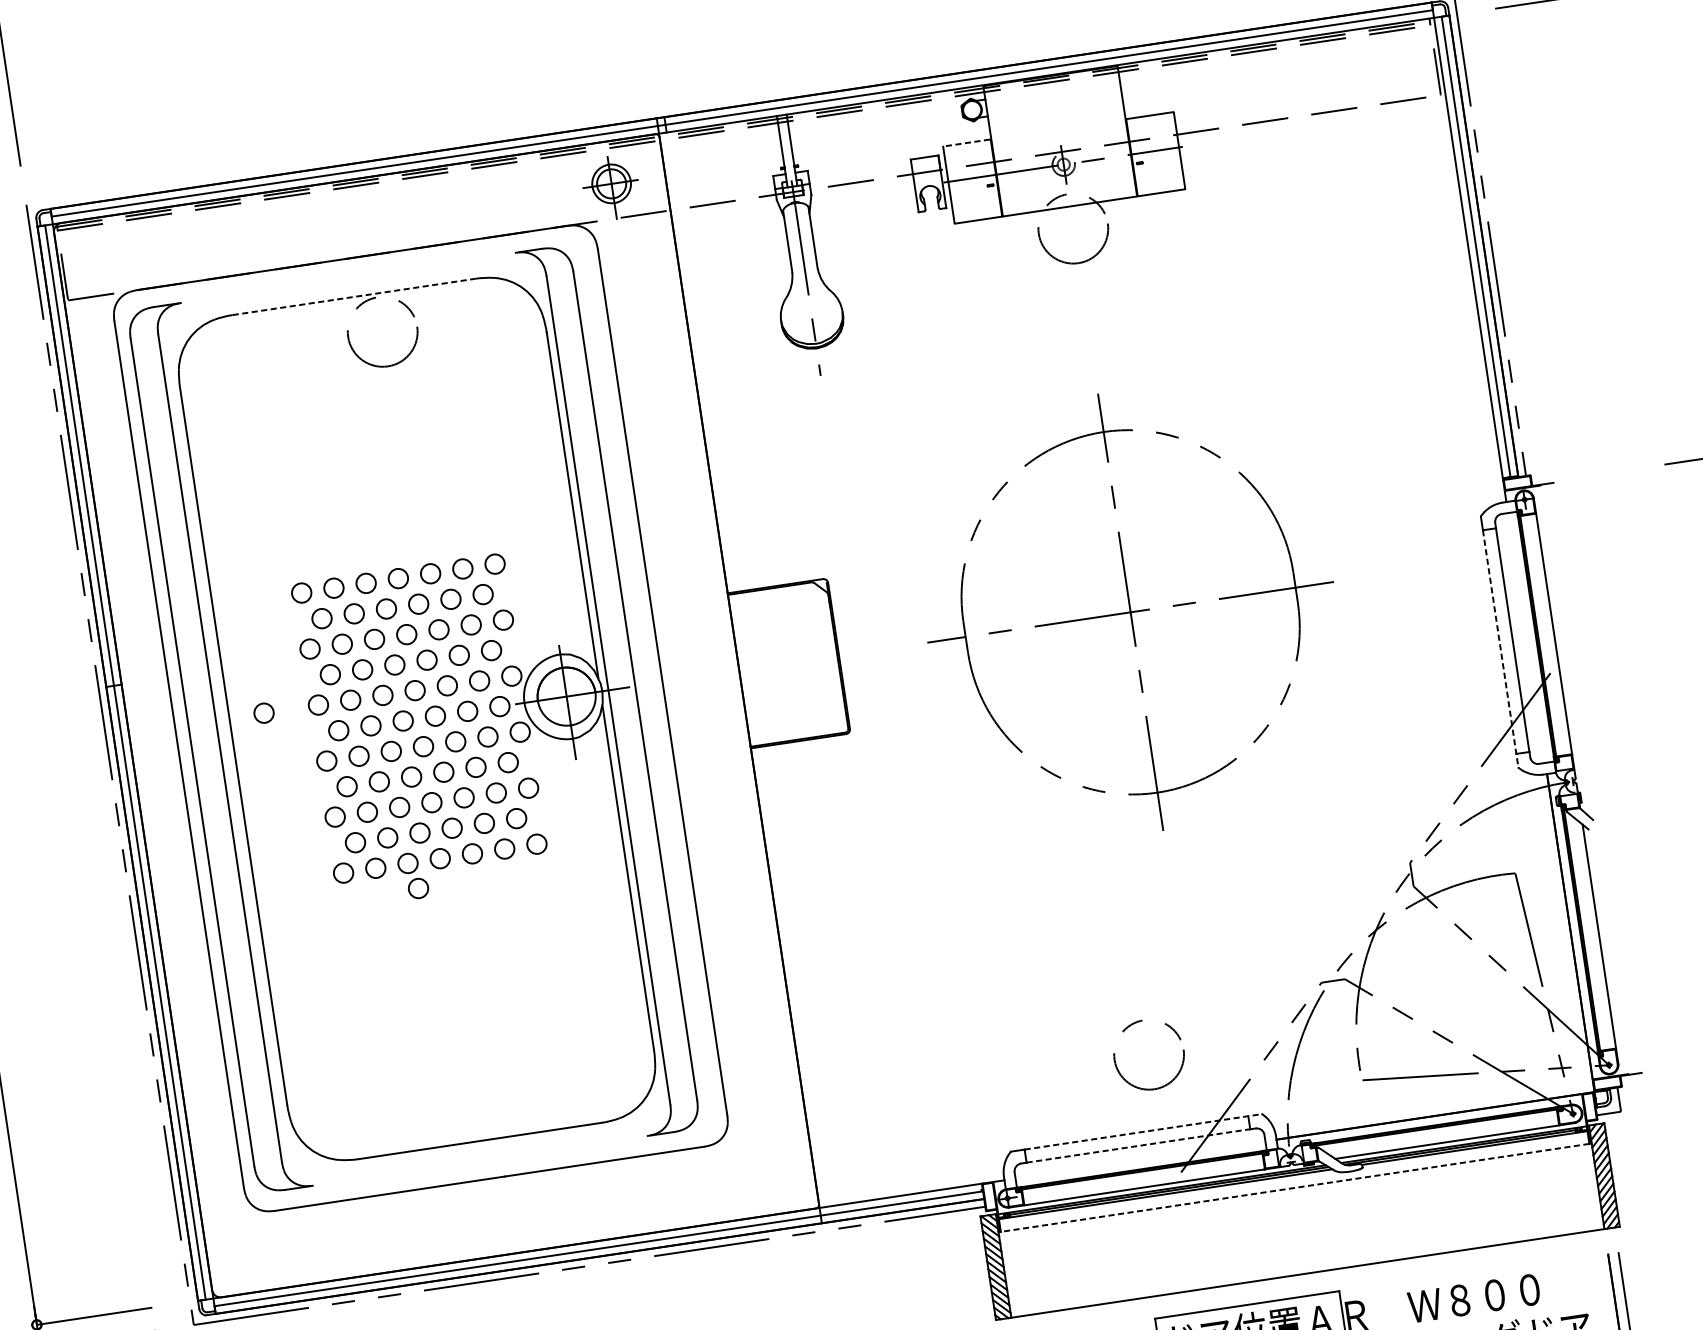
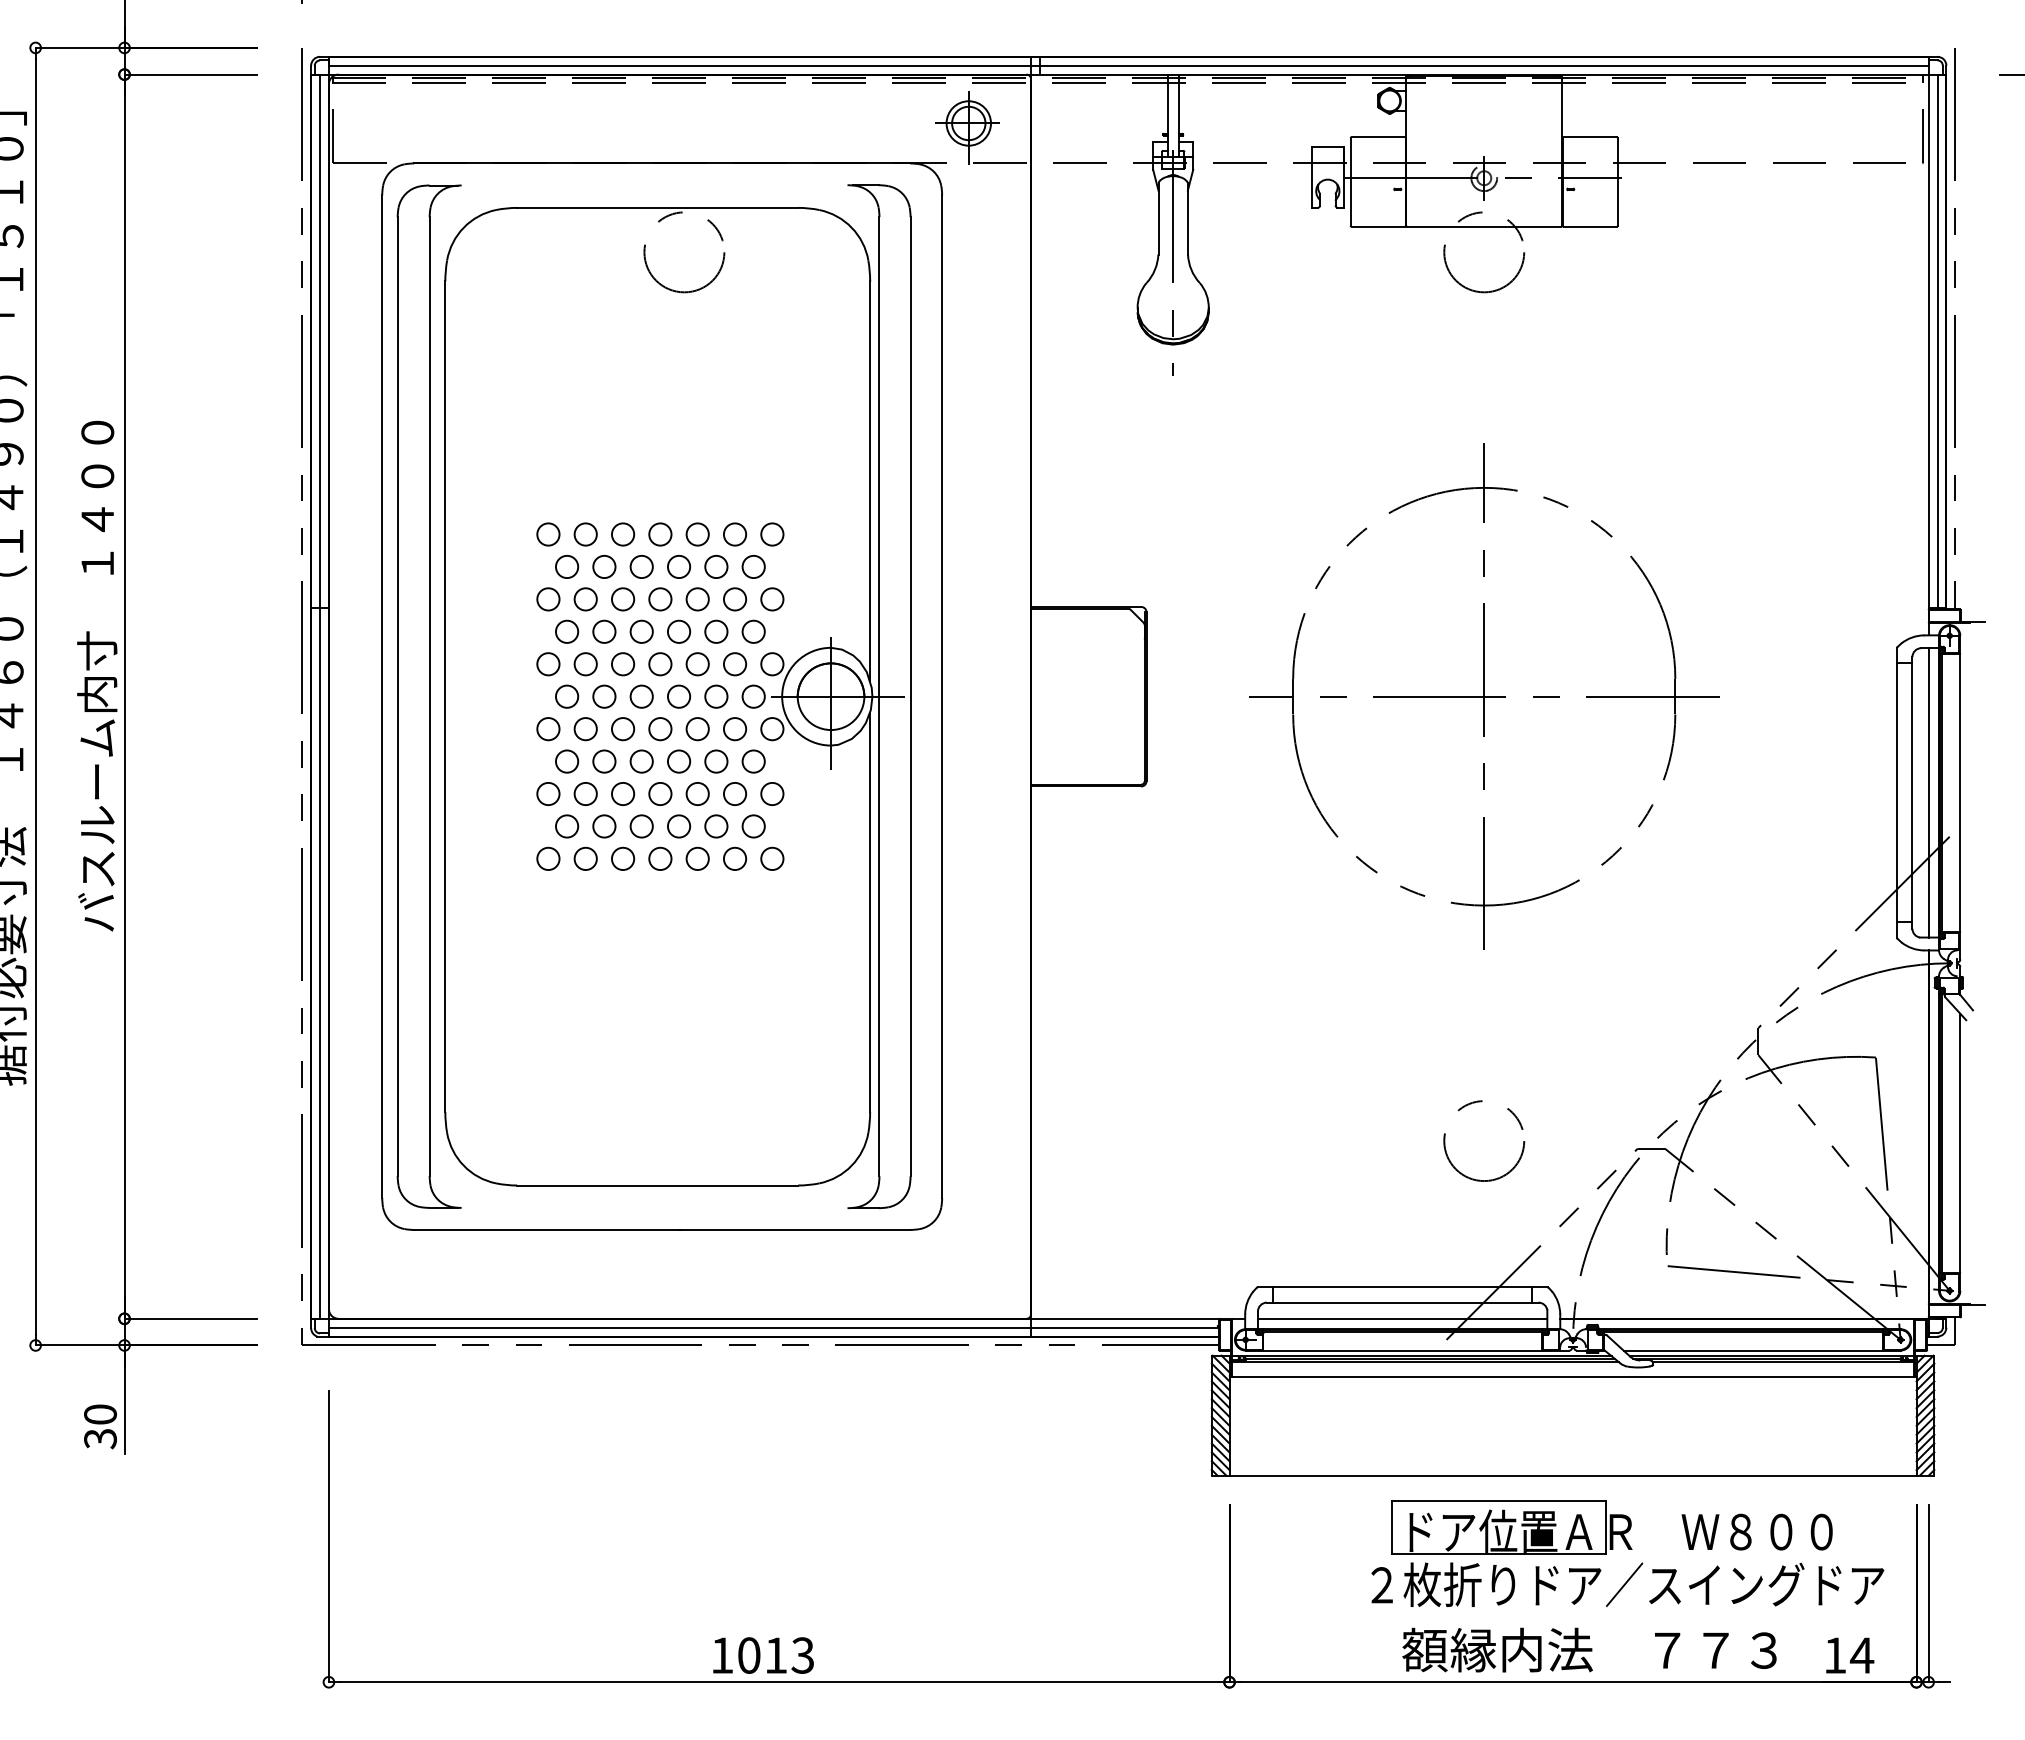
line: (967, 143) -> (1378, 137), dashed -> solid
line: (354, 296) -> (658, 207), dashed -> solid
line: (1526, 637) -> (1928, 792), added
line: (1500, 649) -> (1897, 801), dashed -> solid
circle: (264, 713) -> (485, 664), removed
circle: (418, 888) -> (630, 888), removed
circle: (1149, 1054) -> (1484, 1140), moved
line: (1143, 1131) -> (1410, 1287), dashed -> solid
line: (1138, 1145) -> (1402, 1302), dashed -> solid
line: (1140, 1159) -> (1402, 1318), added
line: (1295, 1187) -> (1573, 1376), dashed -> solid

